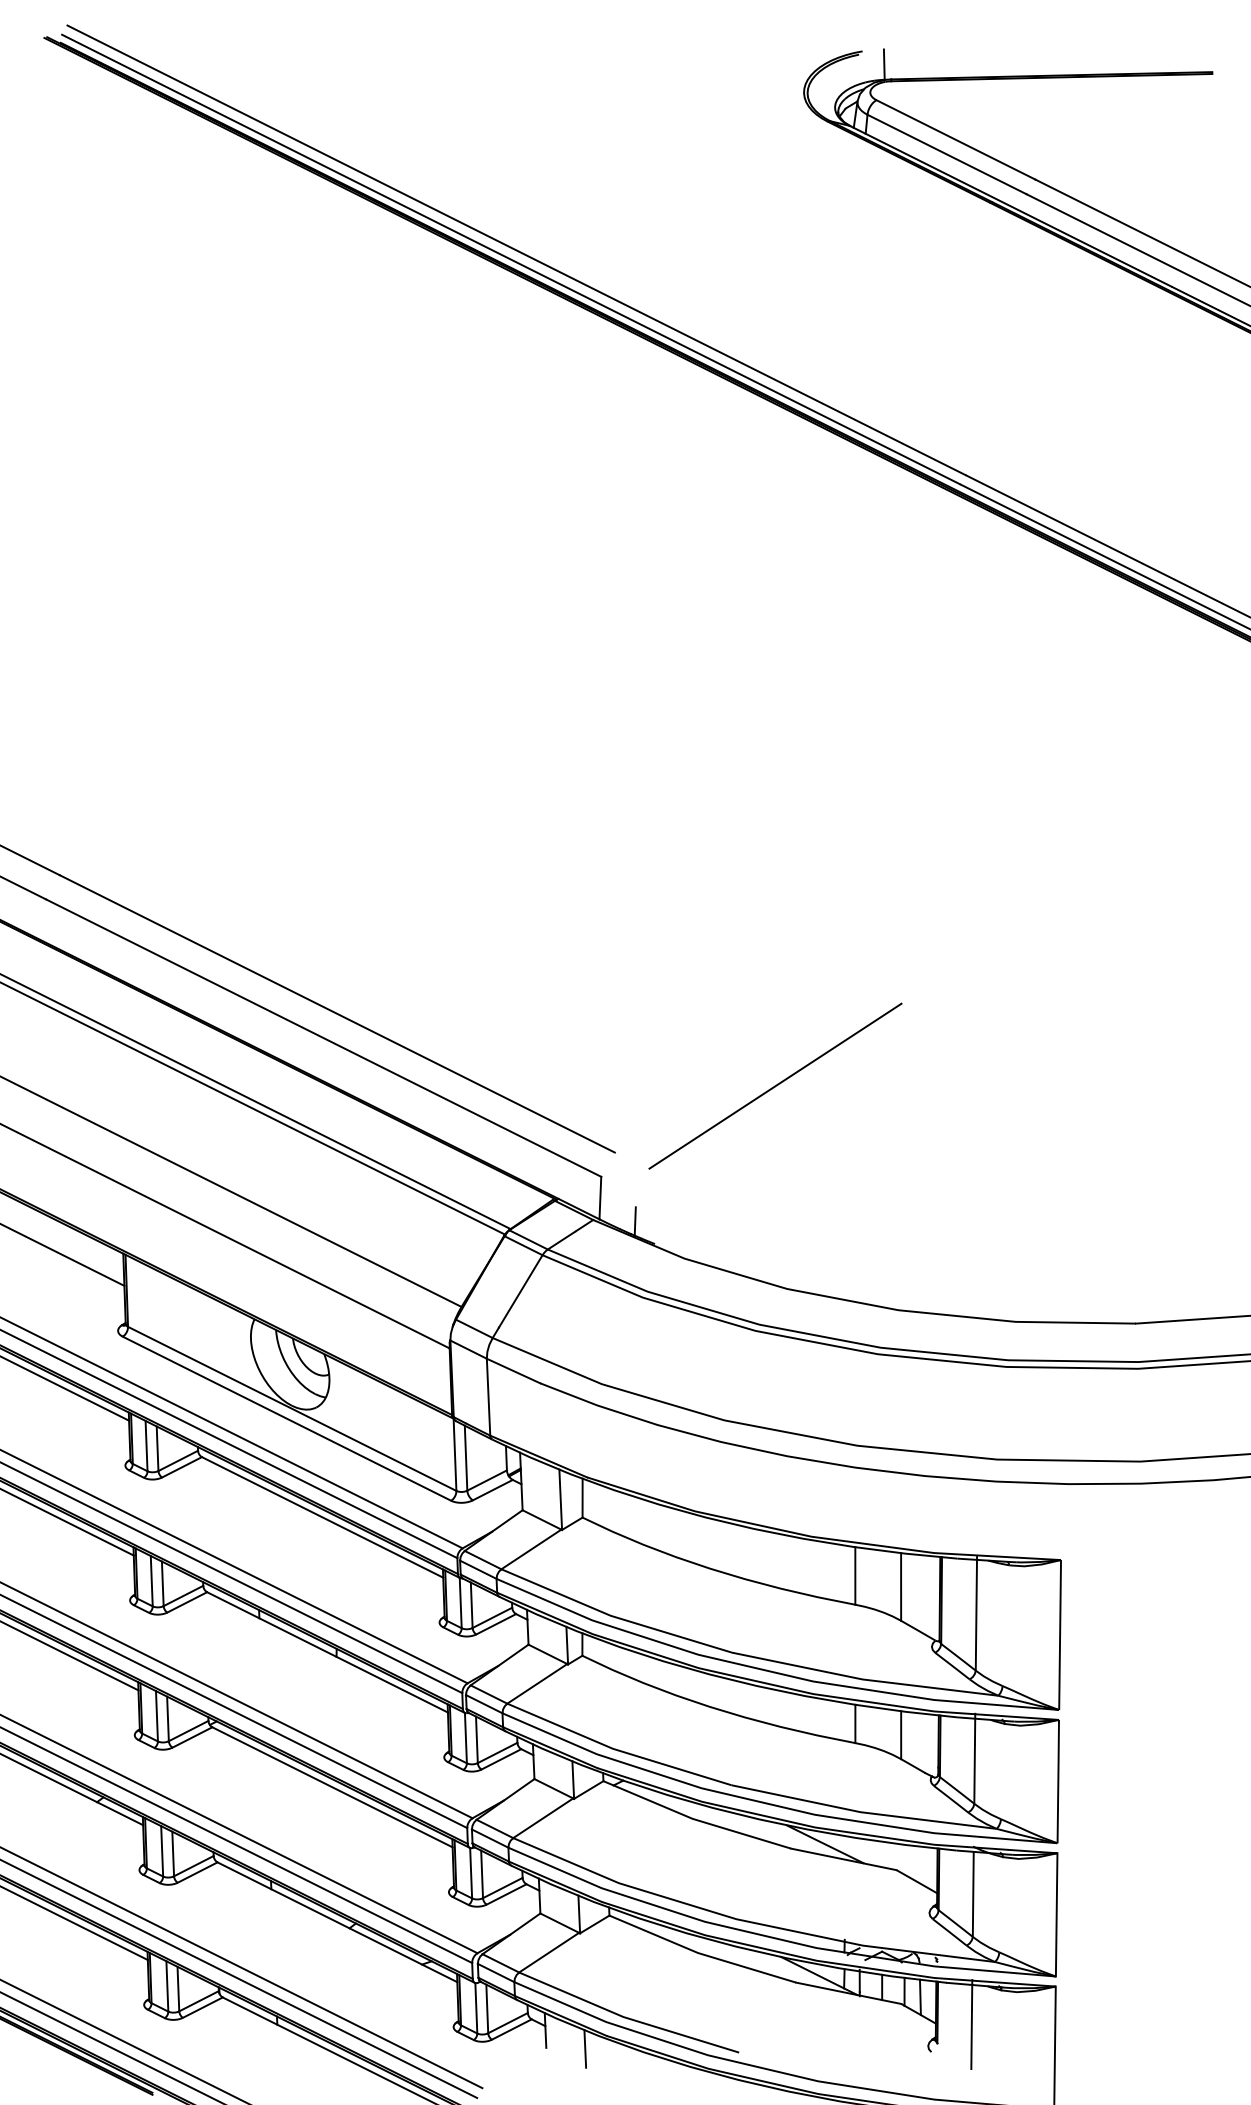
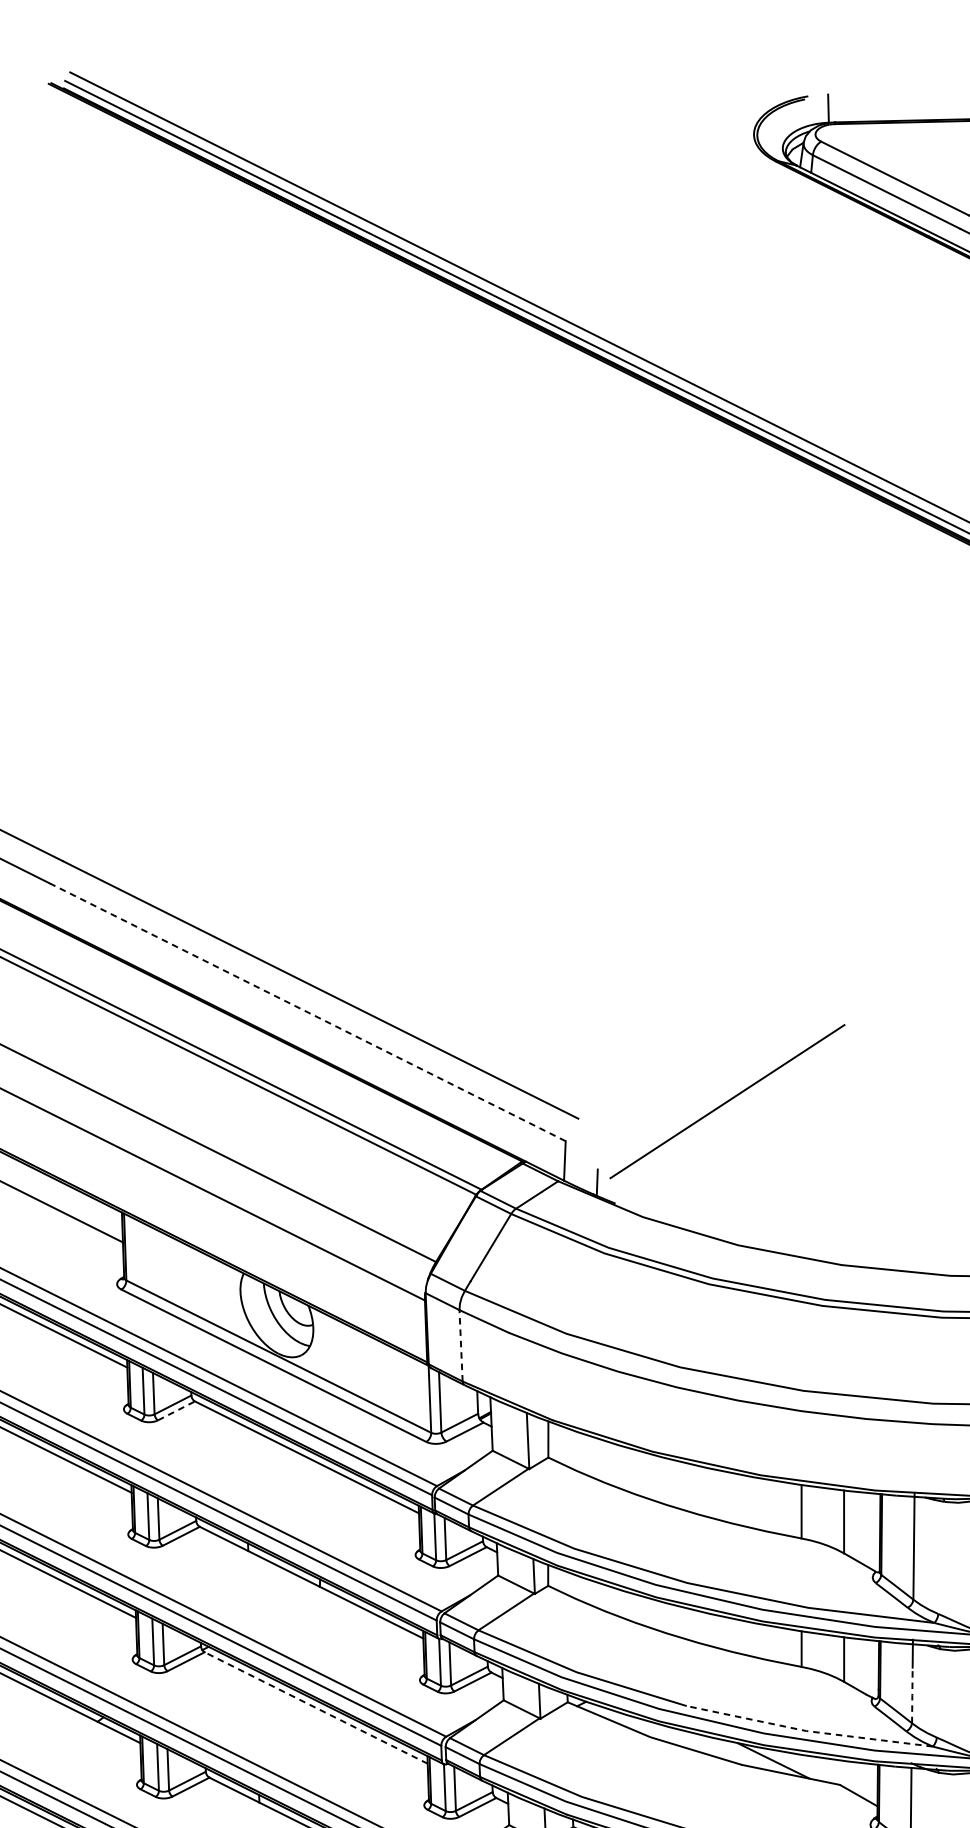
line: (323, 1037) -> (307, 1011), solid -> dashed
line: (775, 1085) -> (727, 1100), moved
line: (488, 1396) -> (461, 1345), solid -> dashed
line: (182, 1467) -> (176, 1411), solid -> dashed
line: (974, 1773) -> (912, 1695), solid -> dashed
line: (332, 1787) -> (316, 1708), solid -> dashed
line: (862, 1812) -> (808, 1731), solid -> dashed

